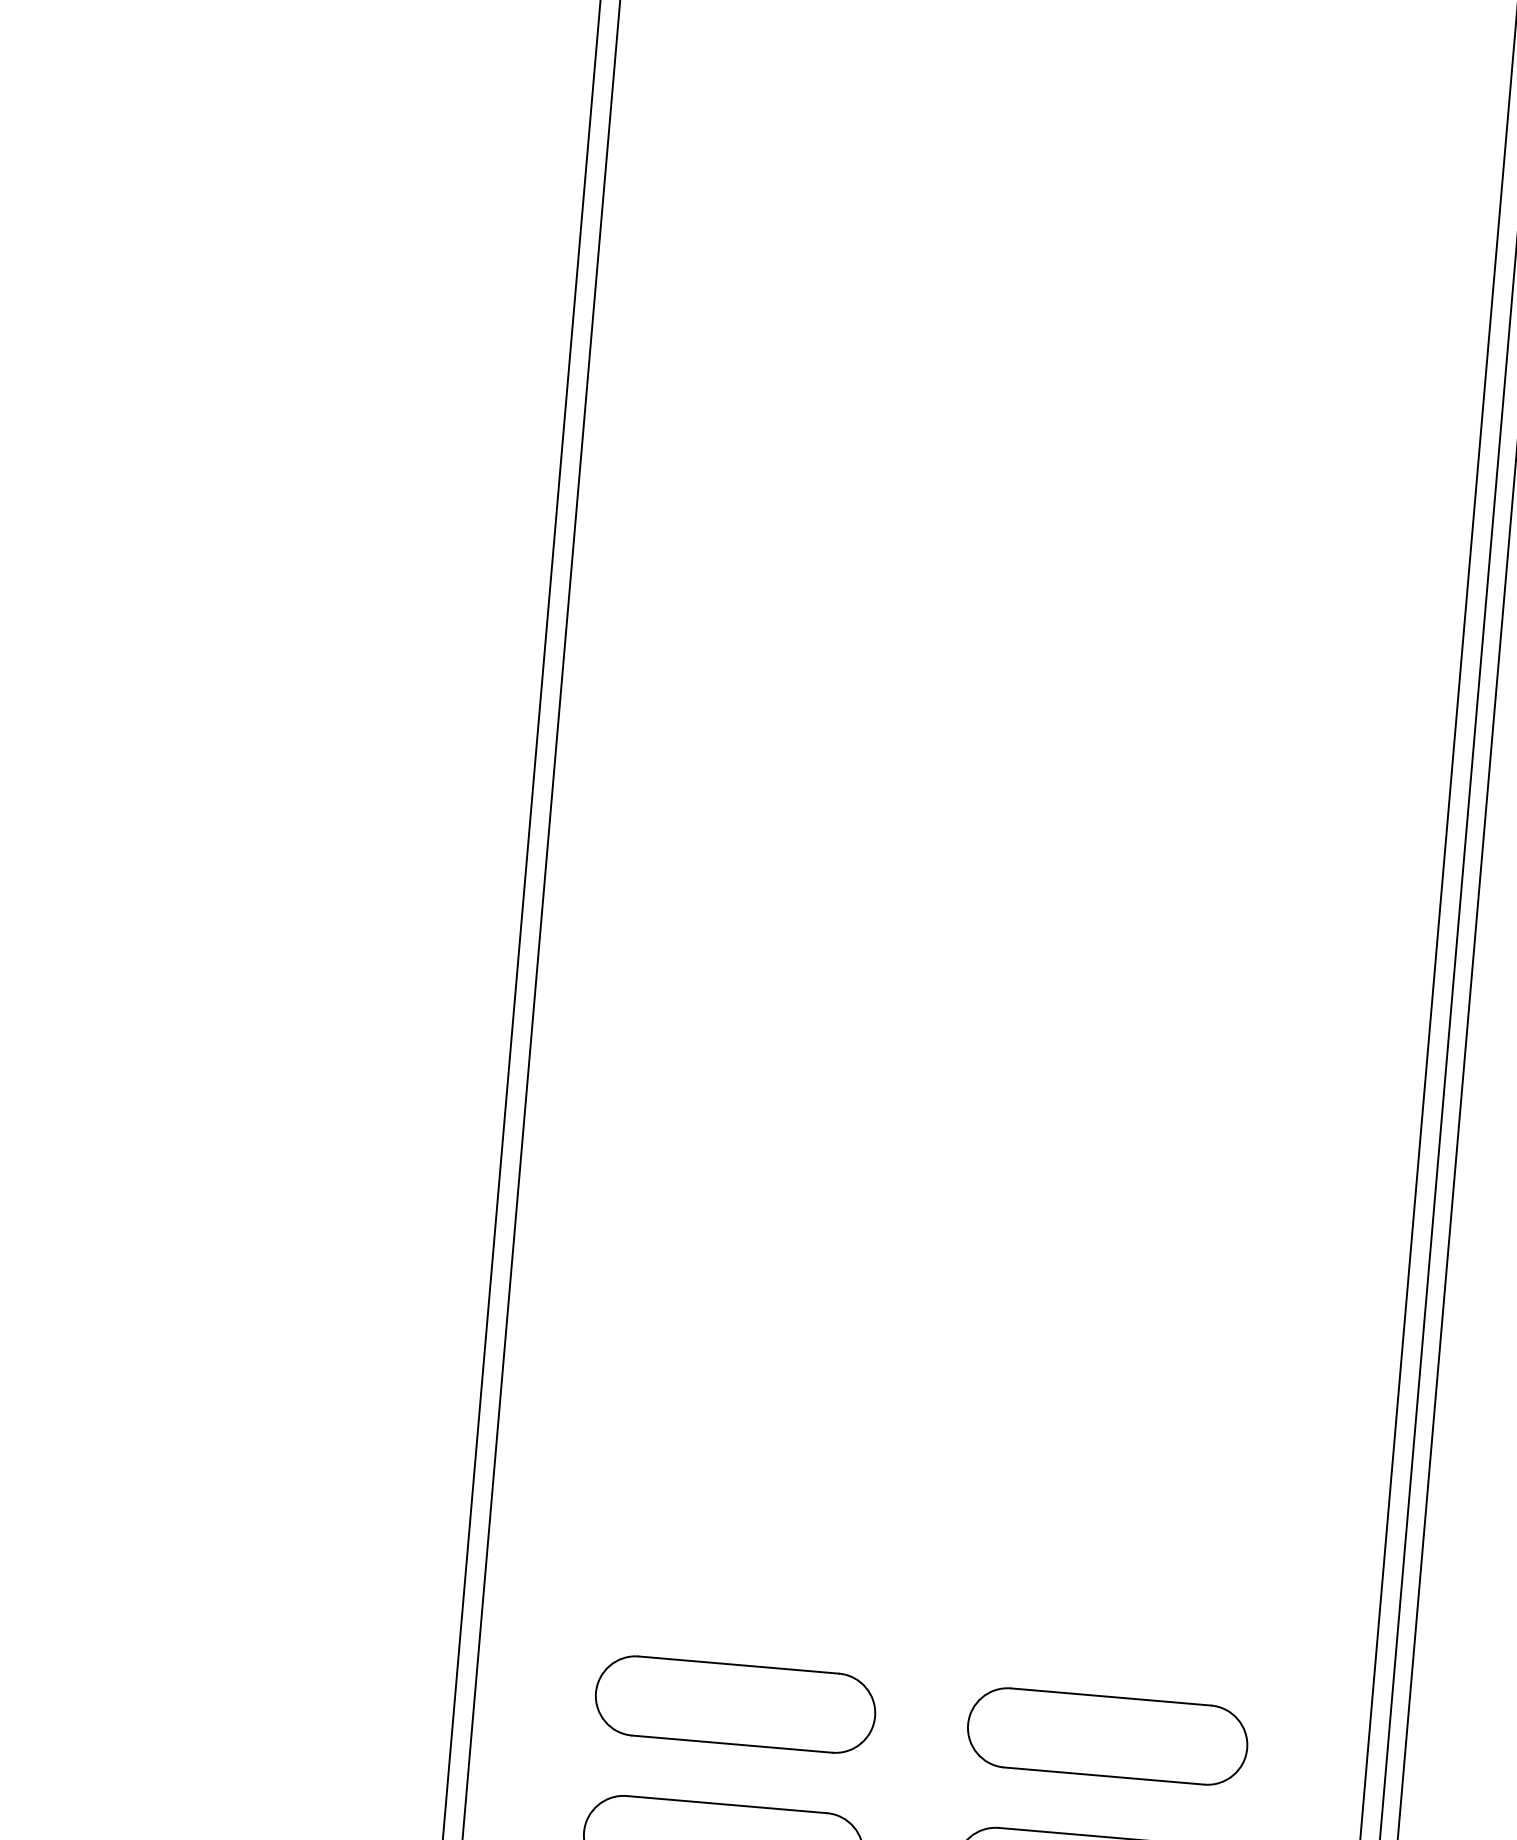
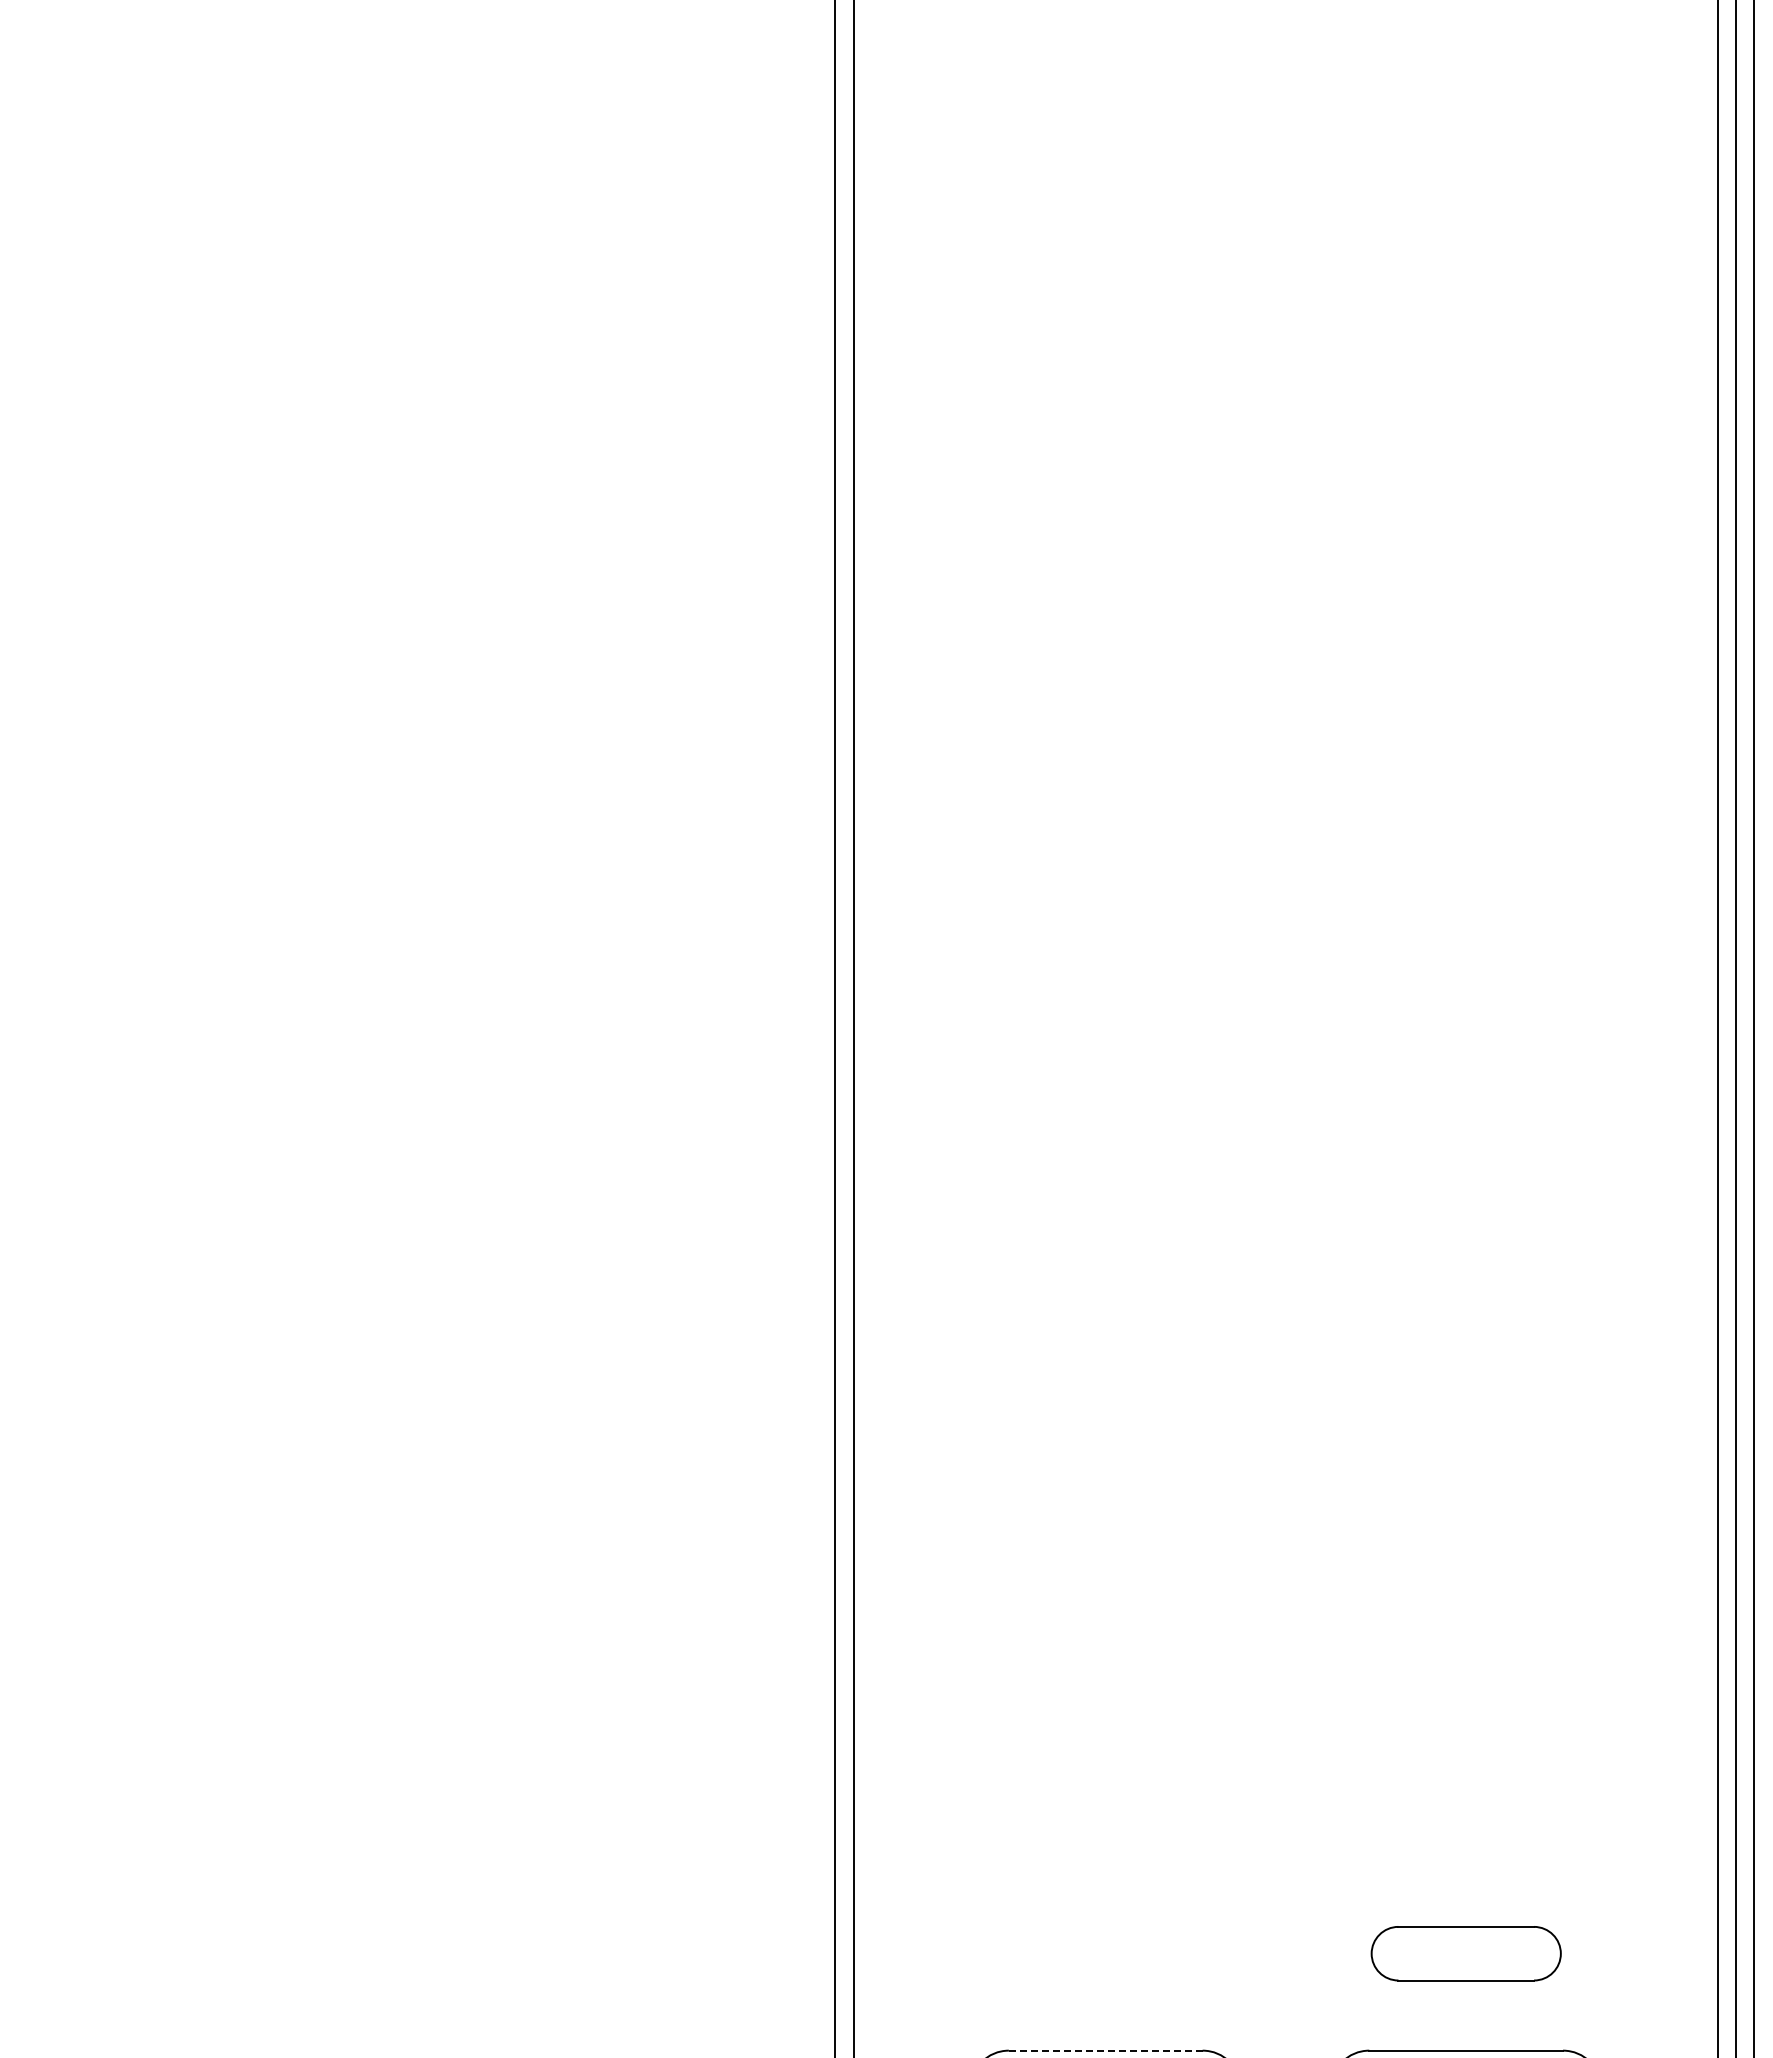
part: (735, 1704) -> (1105, 1953), removed
part: (1108, 1736) -> (1466, 1953), size x0.7
line: (726, 1804) -> (1105, 2050), solid -> dashed

